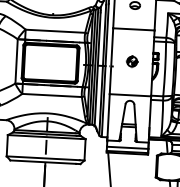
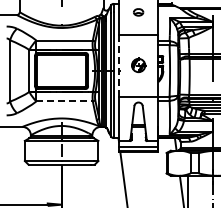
line: (112, 60) -> (119, 65), solid -> dashed
part: (132, 61) -> (138, 65), size x1.4
line: (52, 95) -> (65, 101), solid -> dashed

